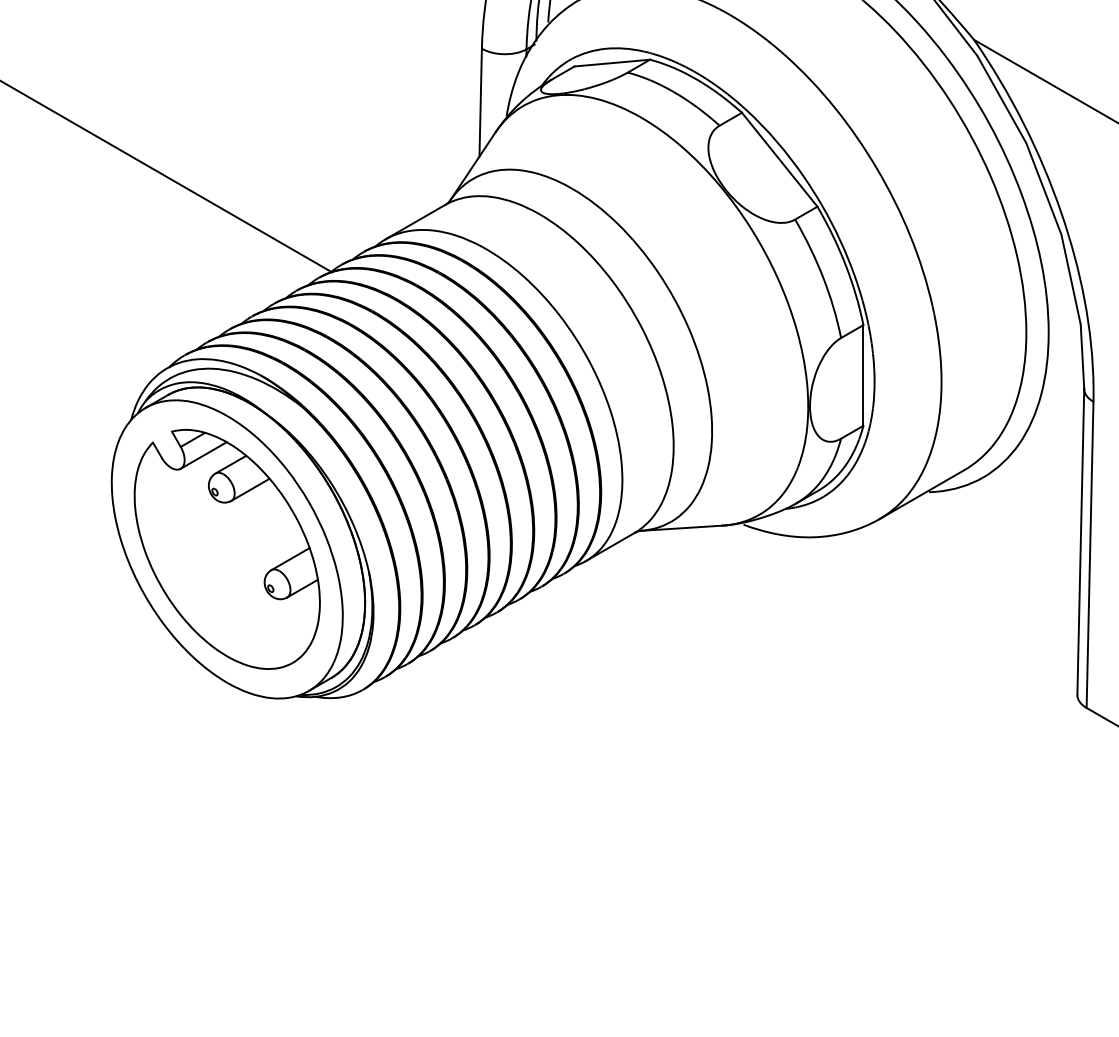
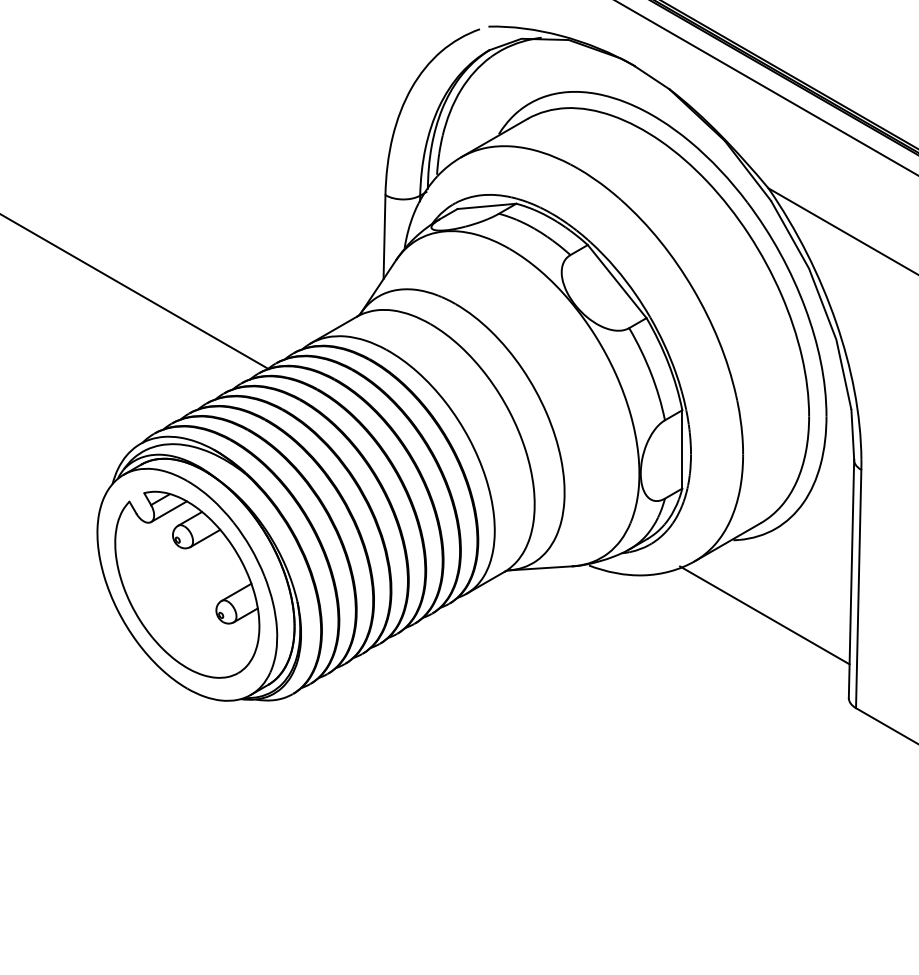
line: (969, 588) -> (764, 615), added

